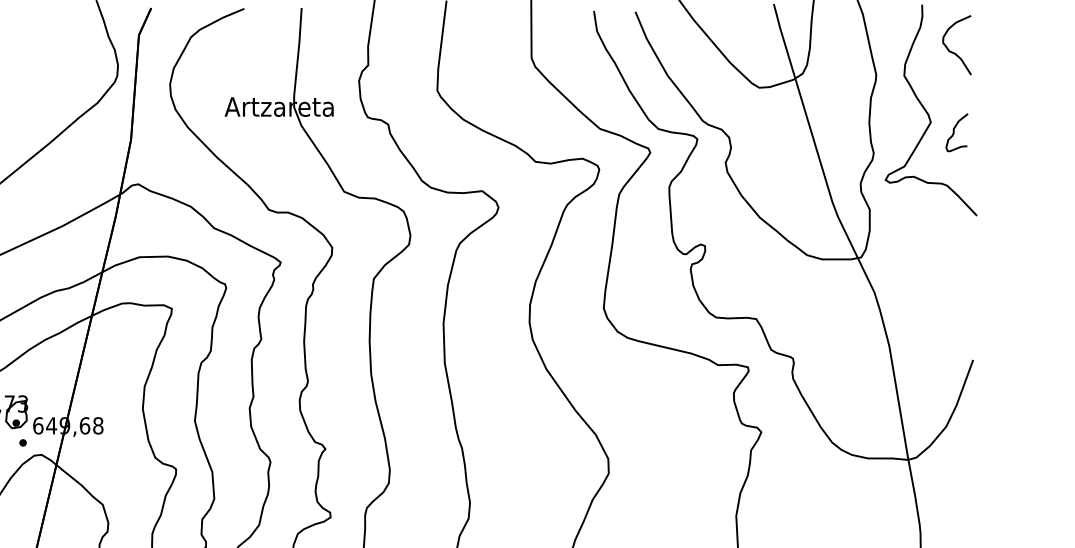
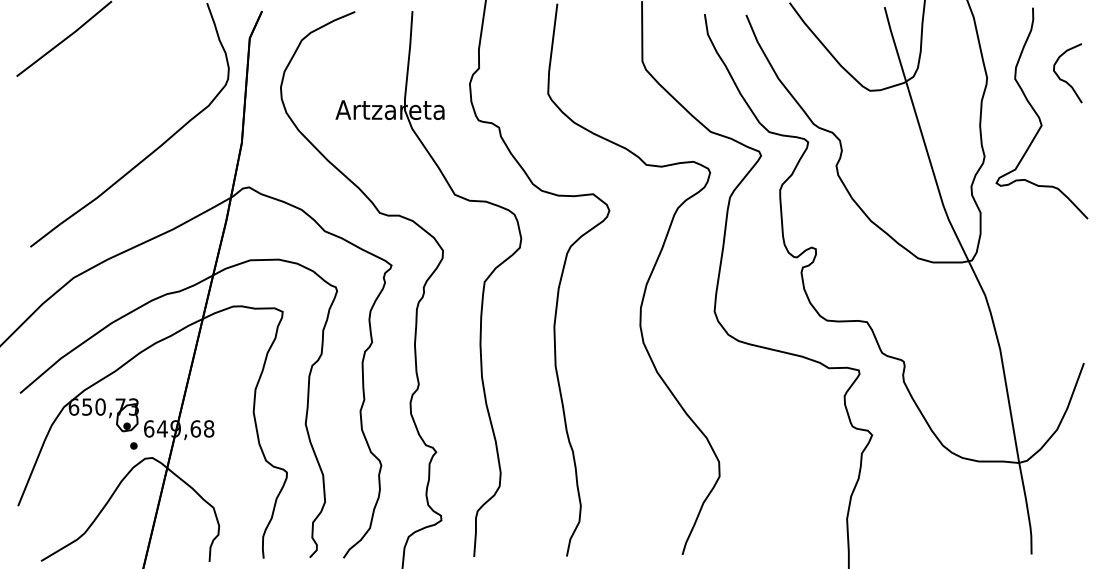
curve: (952, 51) -> (1063, 79), moved
curve: (954, 132) -> (1065, 135), removed

